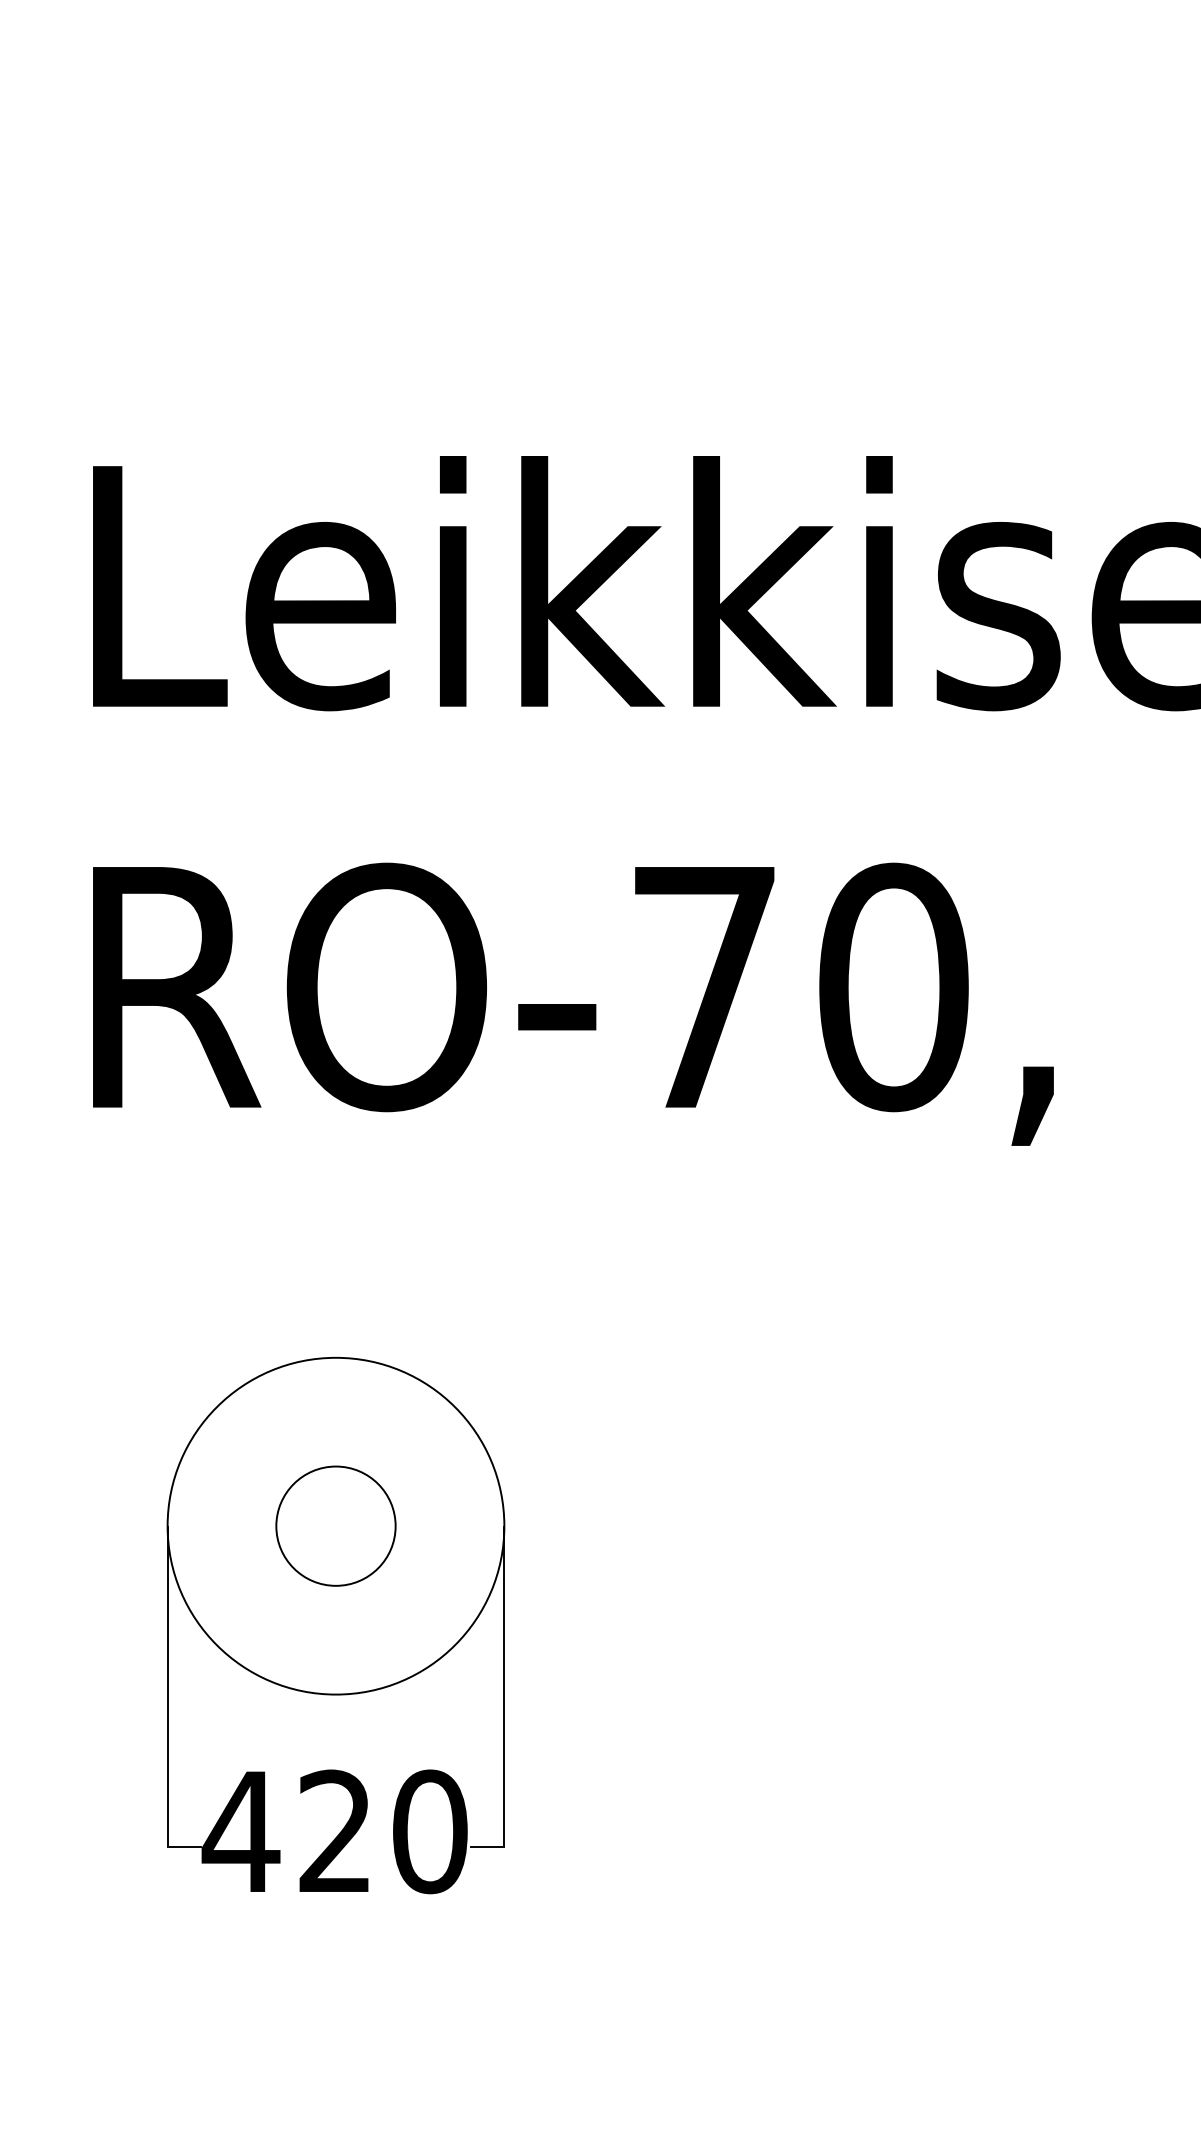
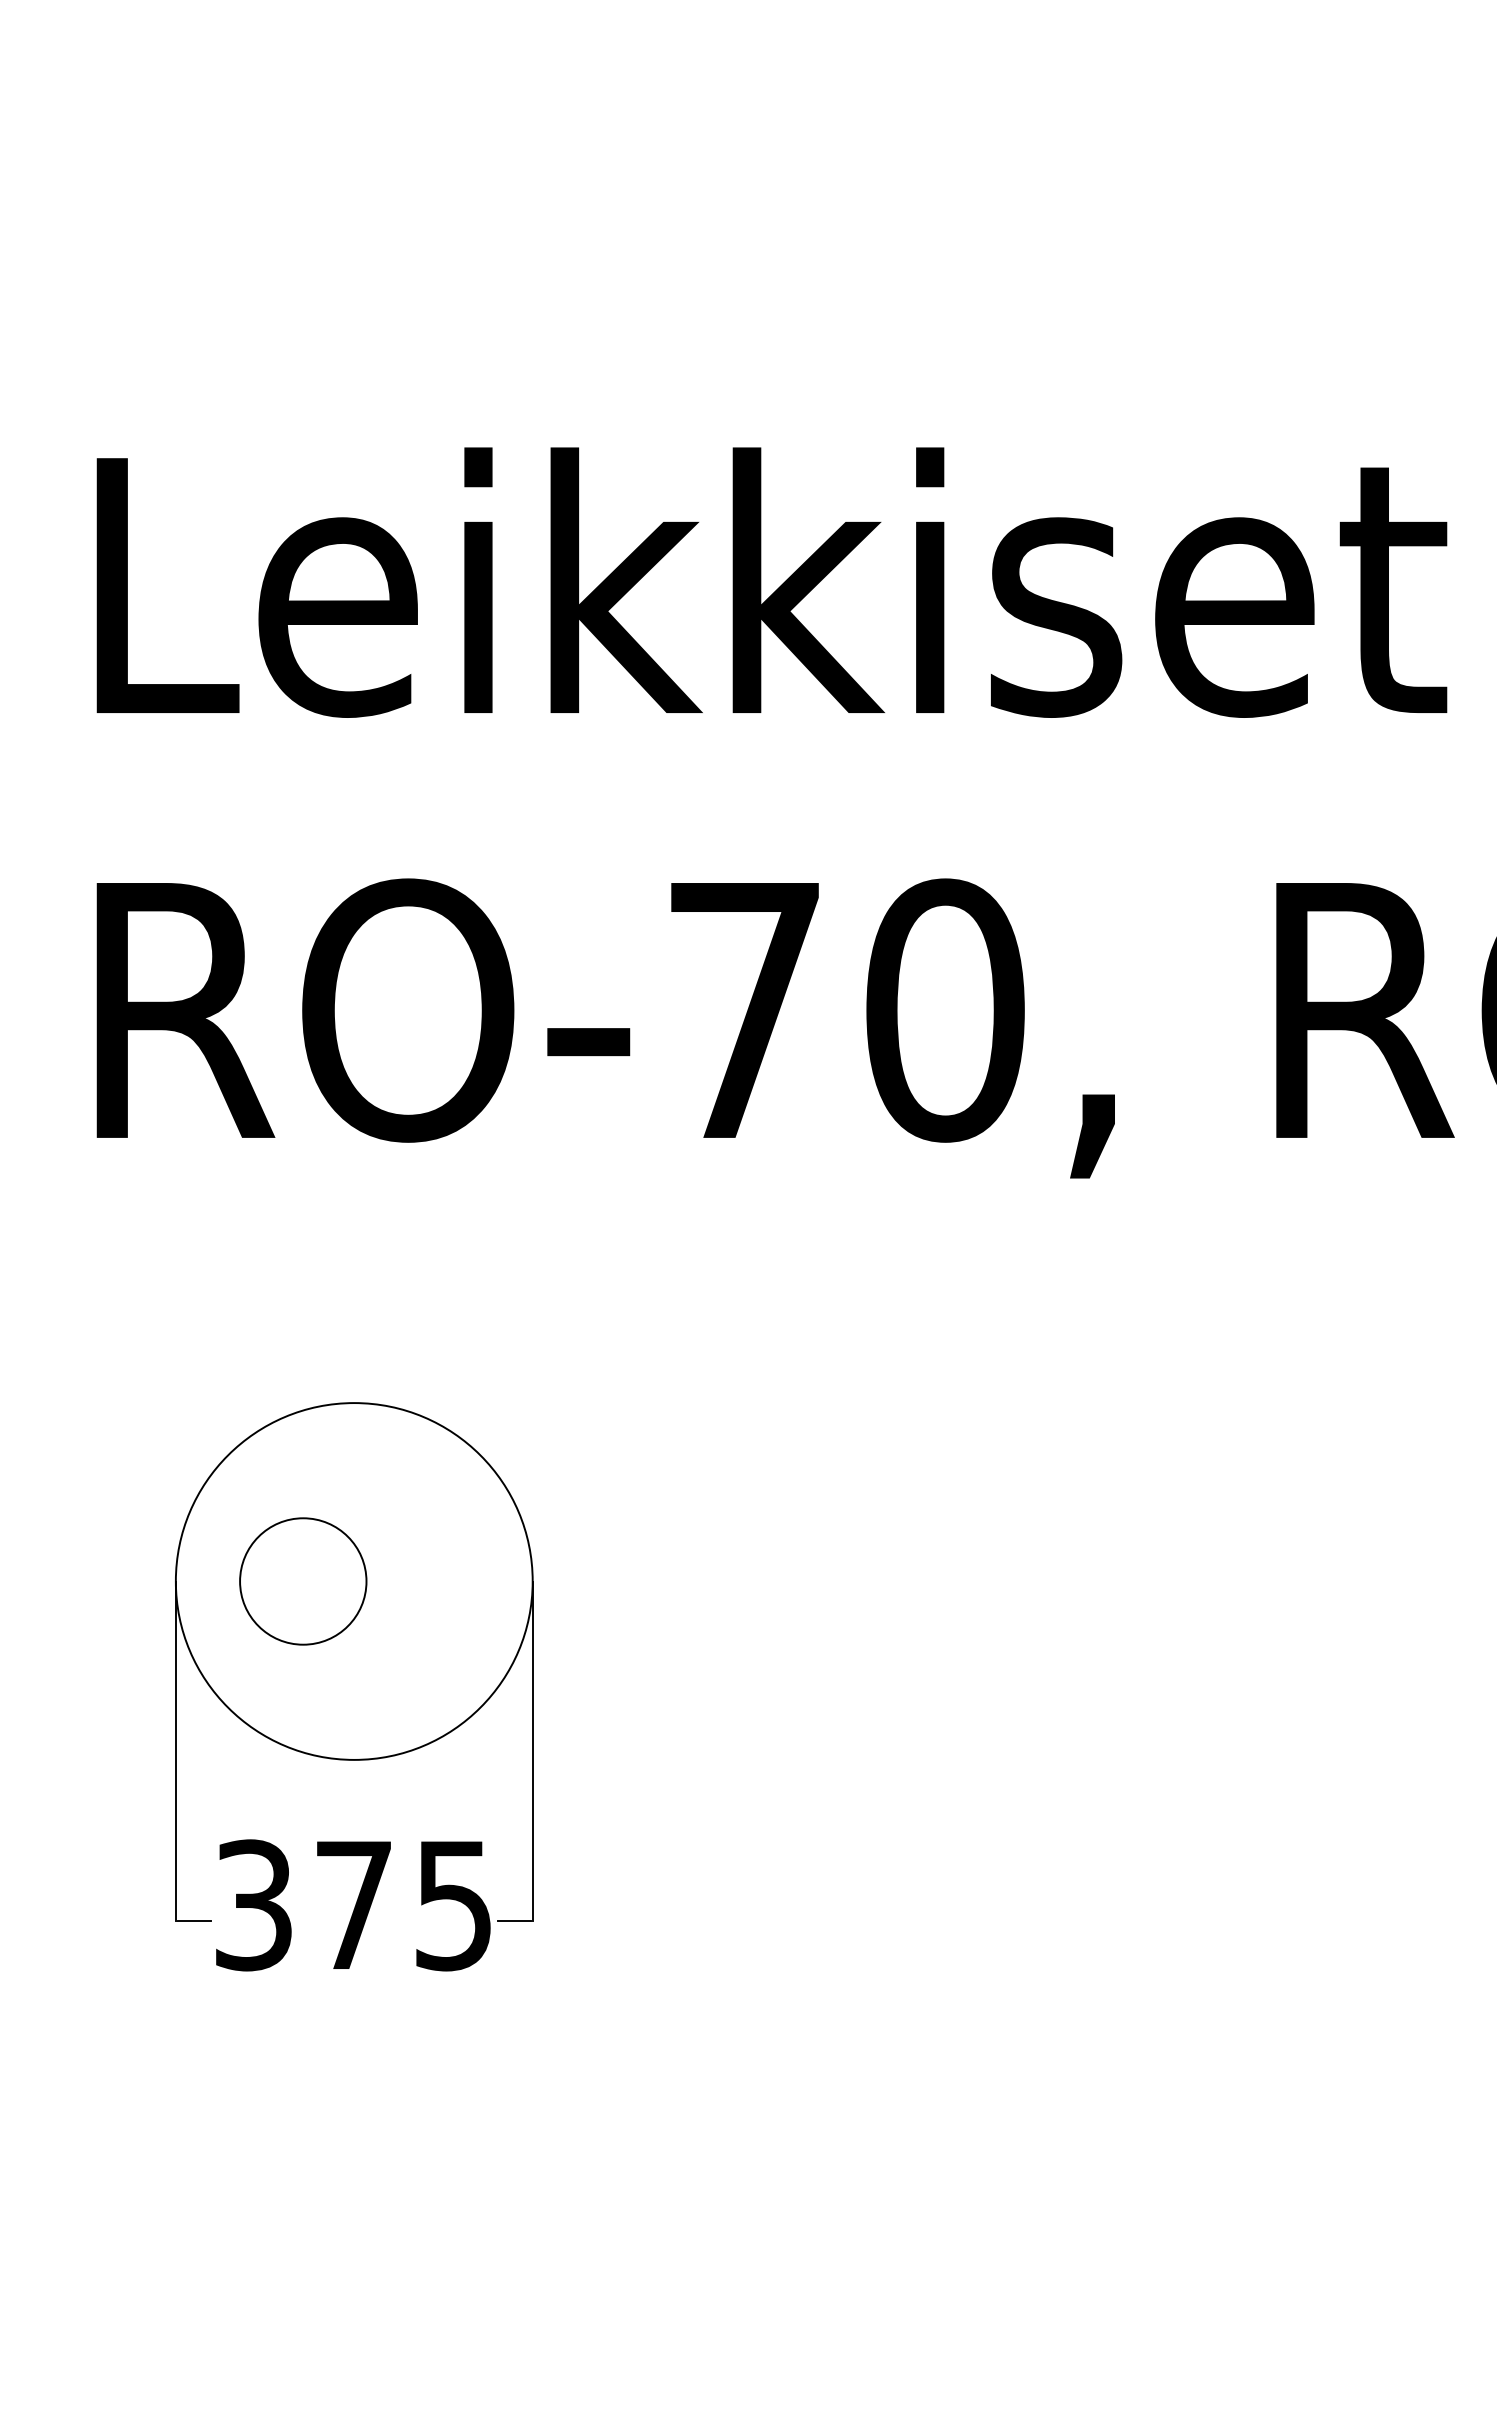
circle: (336, 1526) -> (303, 1581), moved
text: (334, 1831) -> (352, 1905), 420 -> 375

